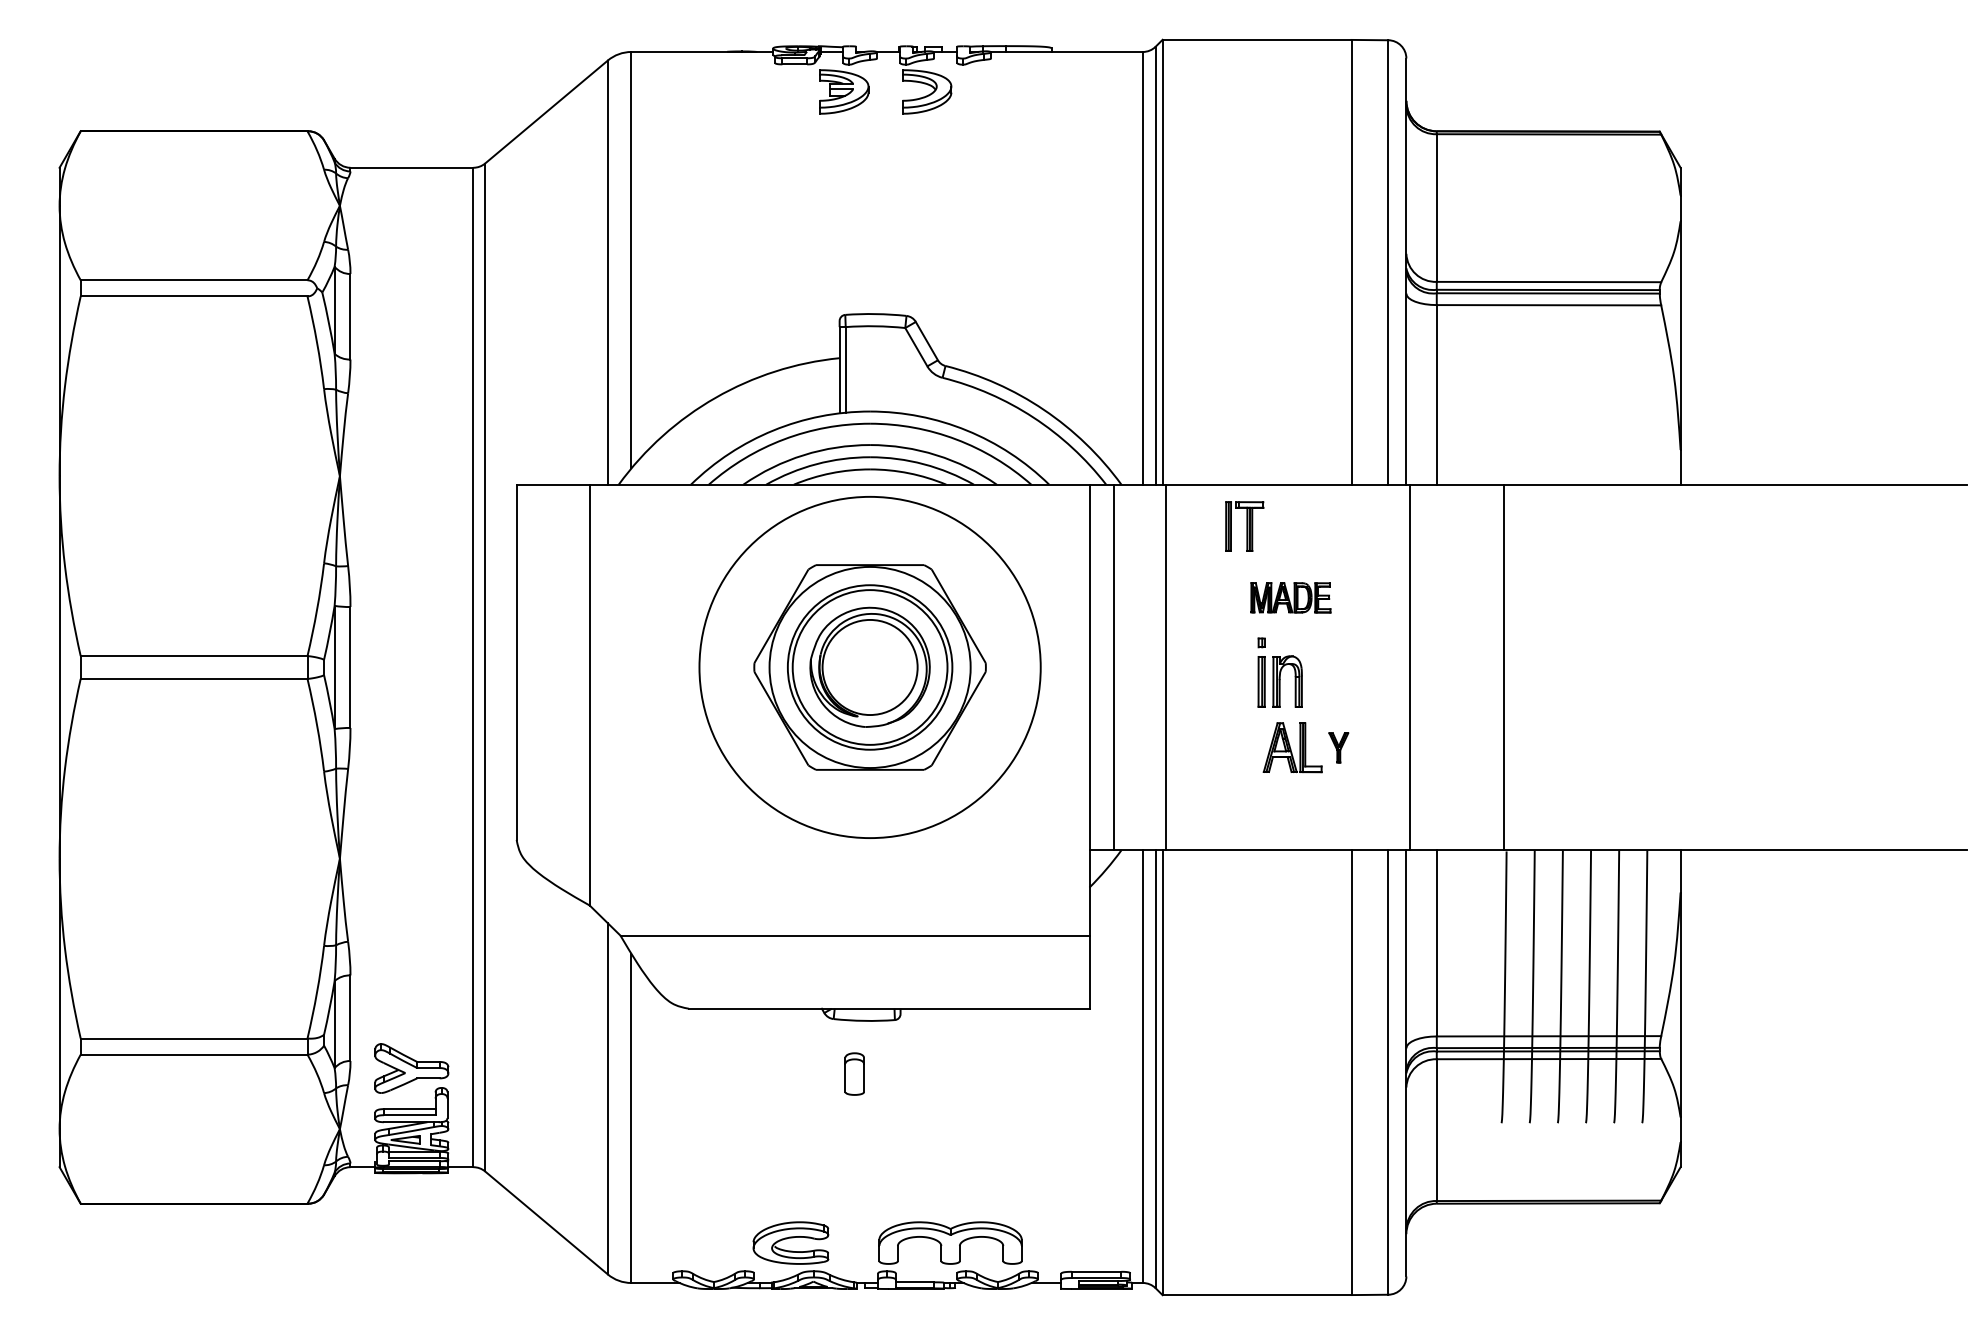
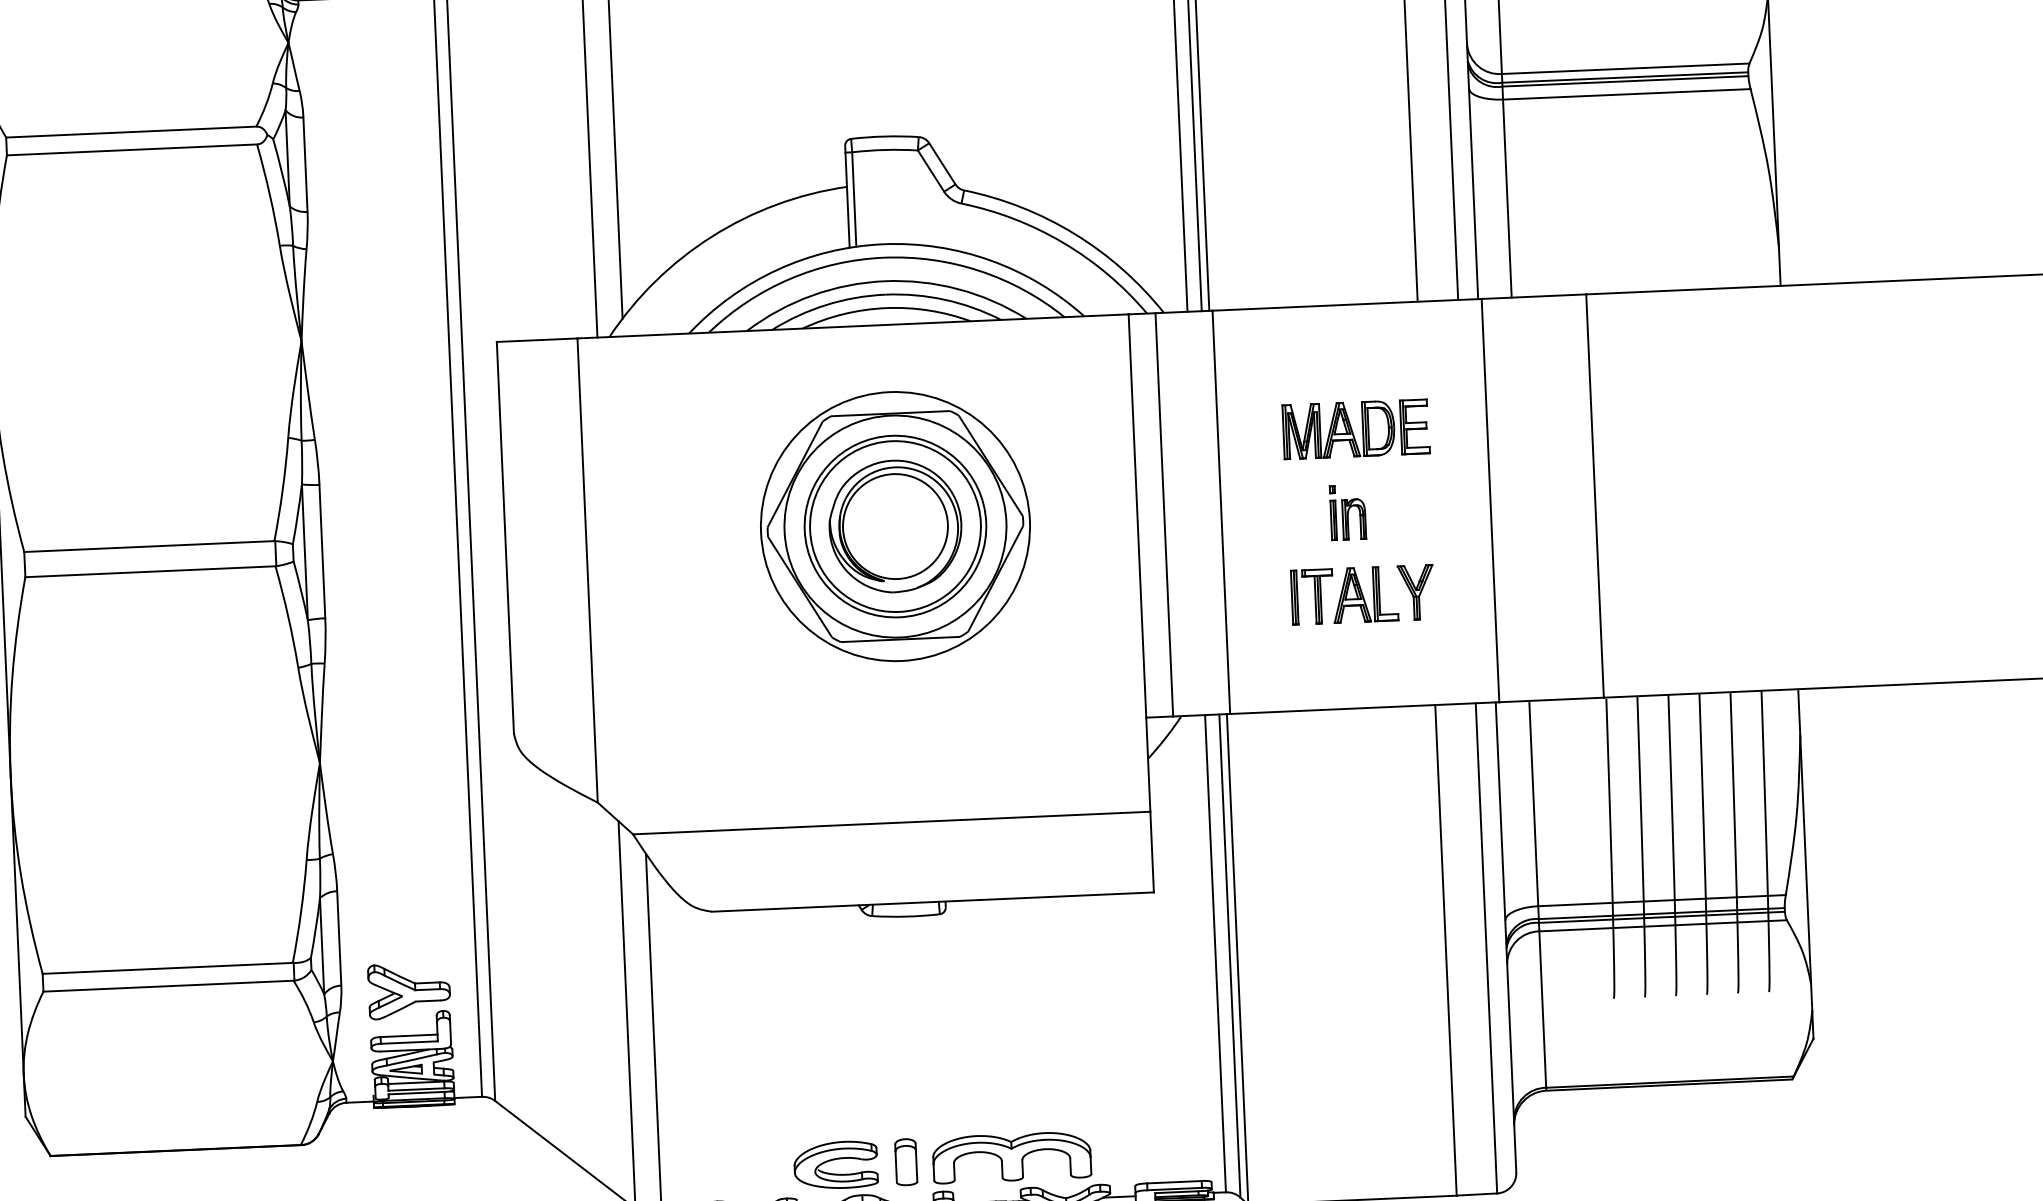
part: (1244, 526) -> (1312, 596), moved
part: (1290, 597) -> (1355, 429), size x1.67
circle: (869, 667) -> (894, 526), size x0.71
part: (1279, 672) -> (1347, 512), size x0.71
part: (1338, 747) -> (1415, 592), size x1.67
part: (854, 1073) -> (905, 1161), moved

